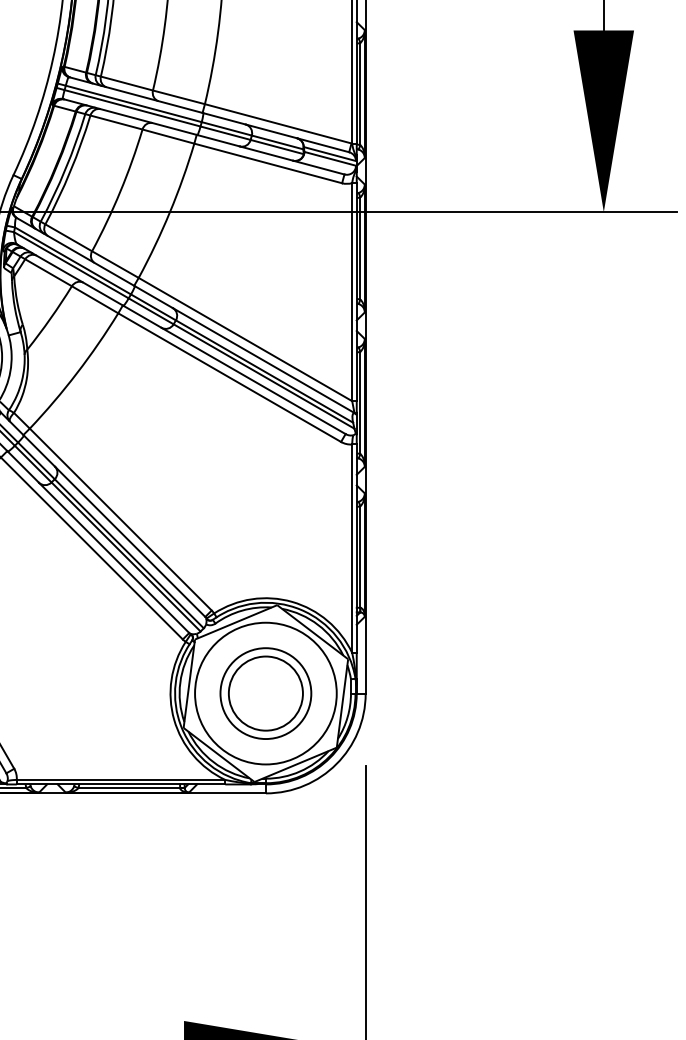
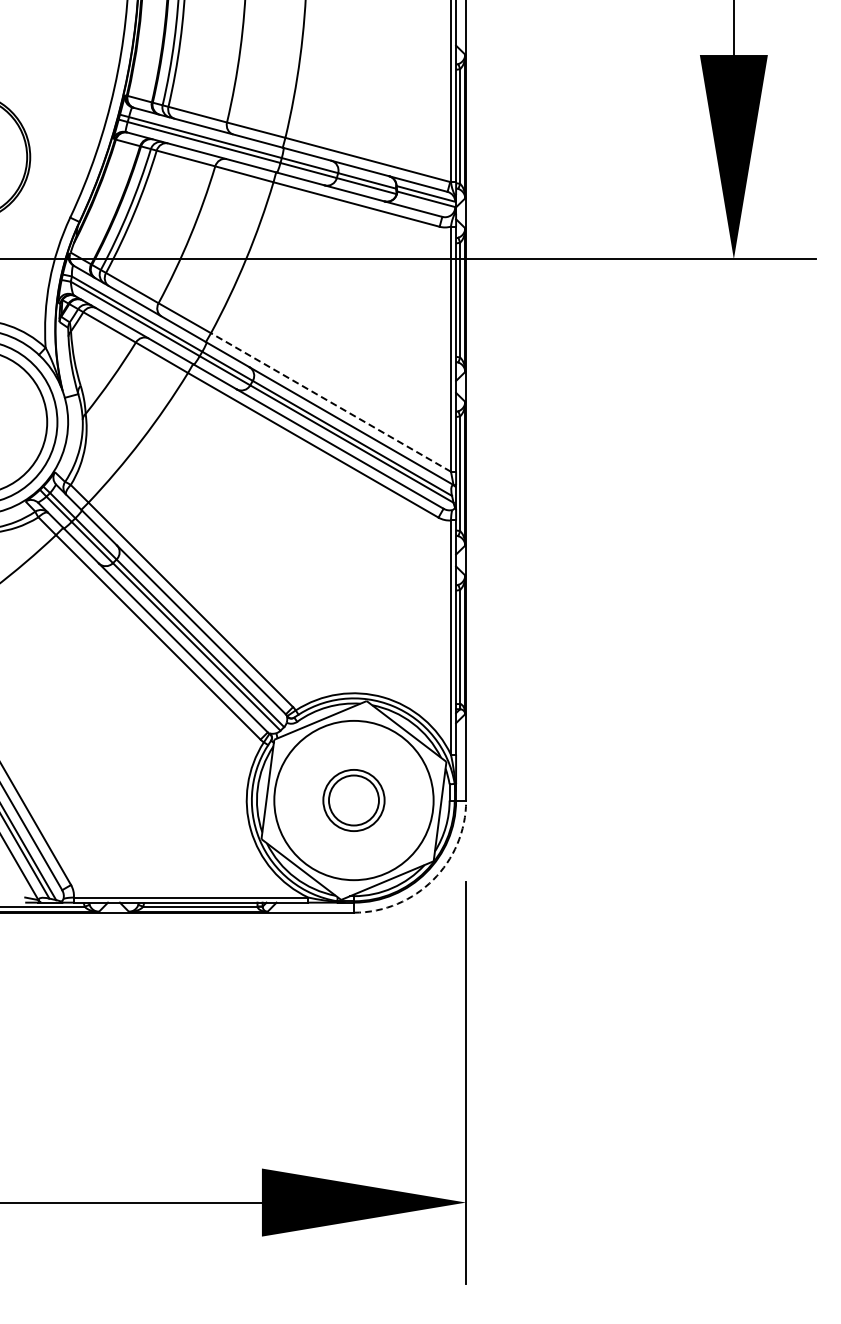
line: (245, 339) -> (331, 402), solid -> dashed
part: (265, 693) -> (353, 800), size x0.6
arc: (336, 763) -> (433, 879), solid -> dashed

